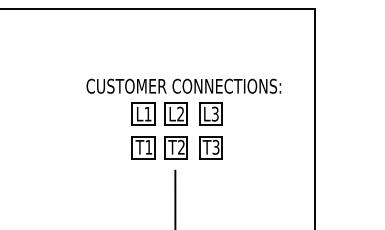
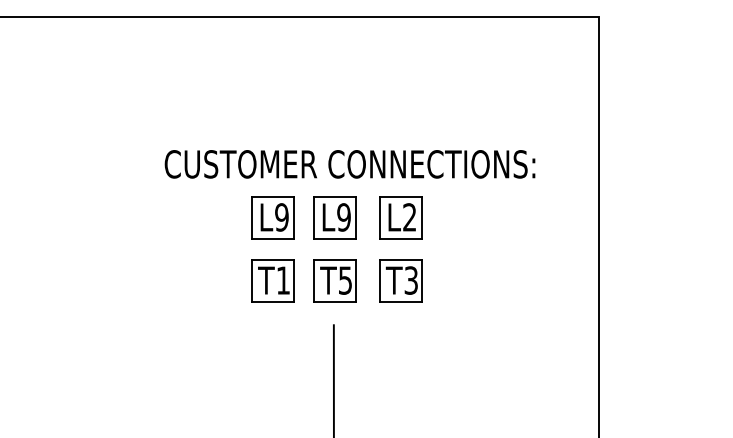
text: (147, 113) -> (280, 216), L1 -> L9
text: (180, 113) -> (343, 216), L2 -> L9
text: (214, 114) -> (408, 218), L3 -> L2
text: (181, 146) -> (345, 278), T2 -> T5

